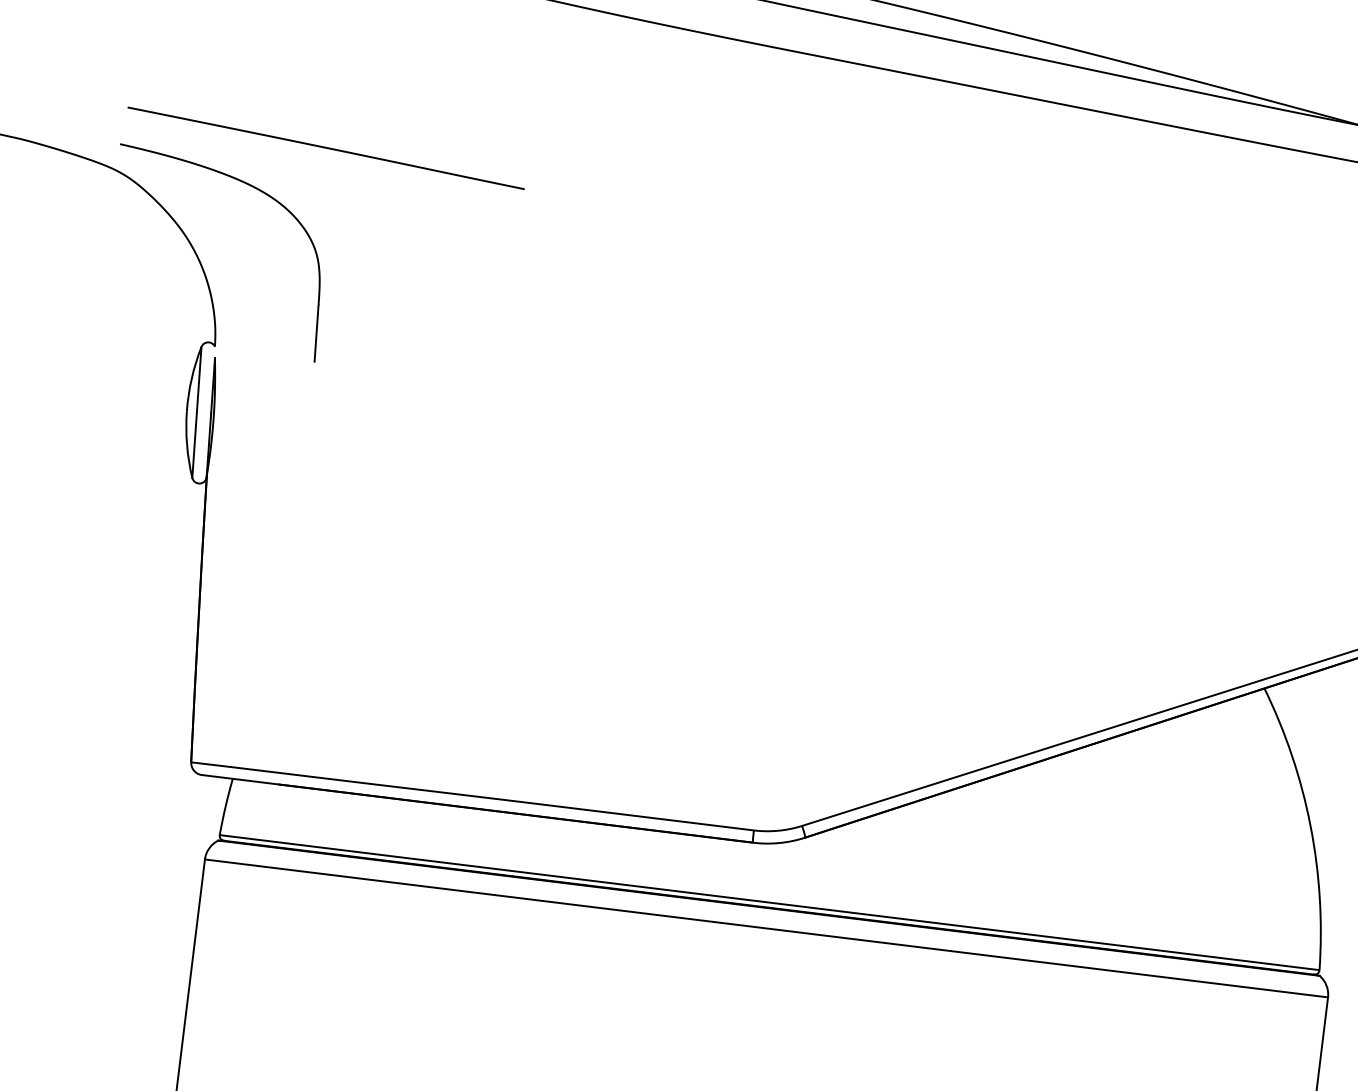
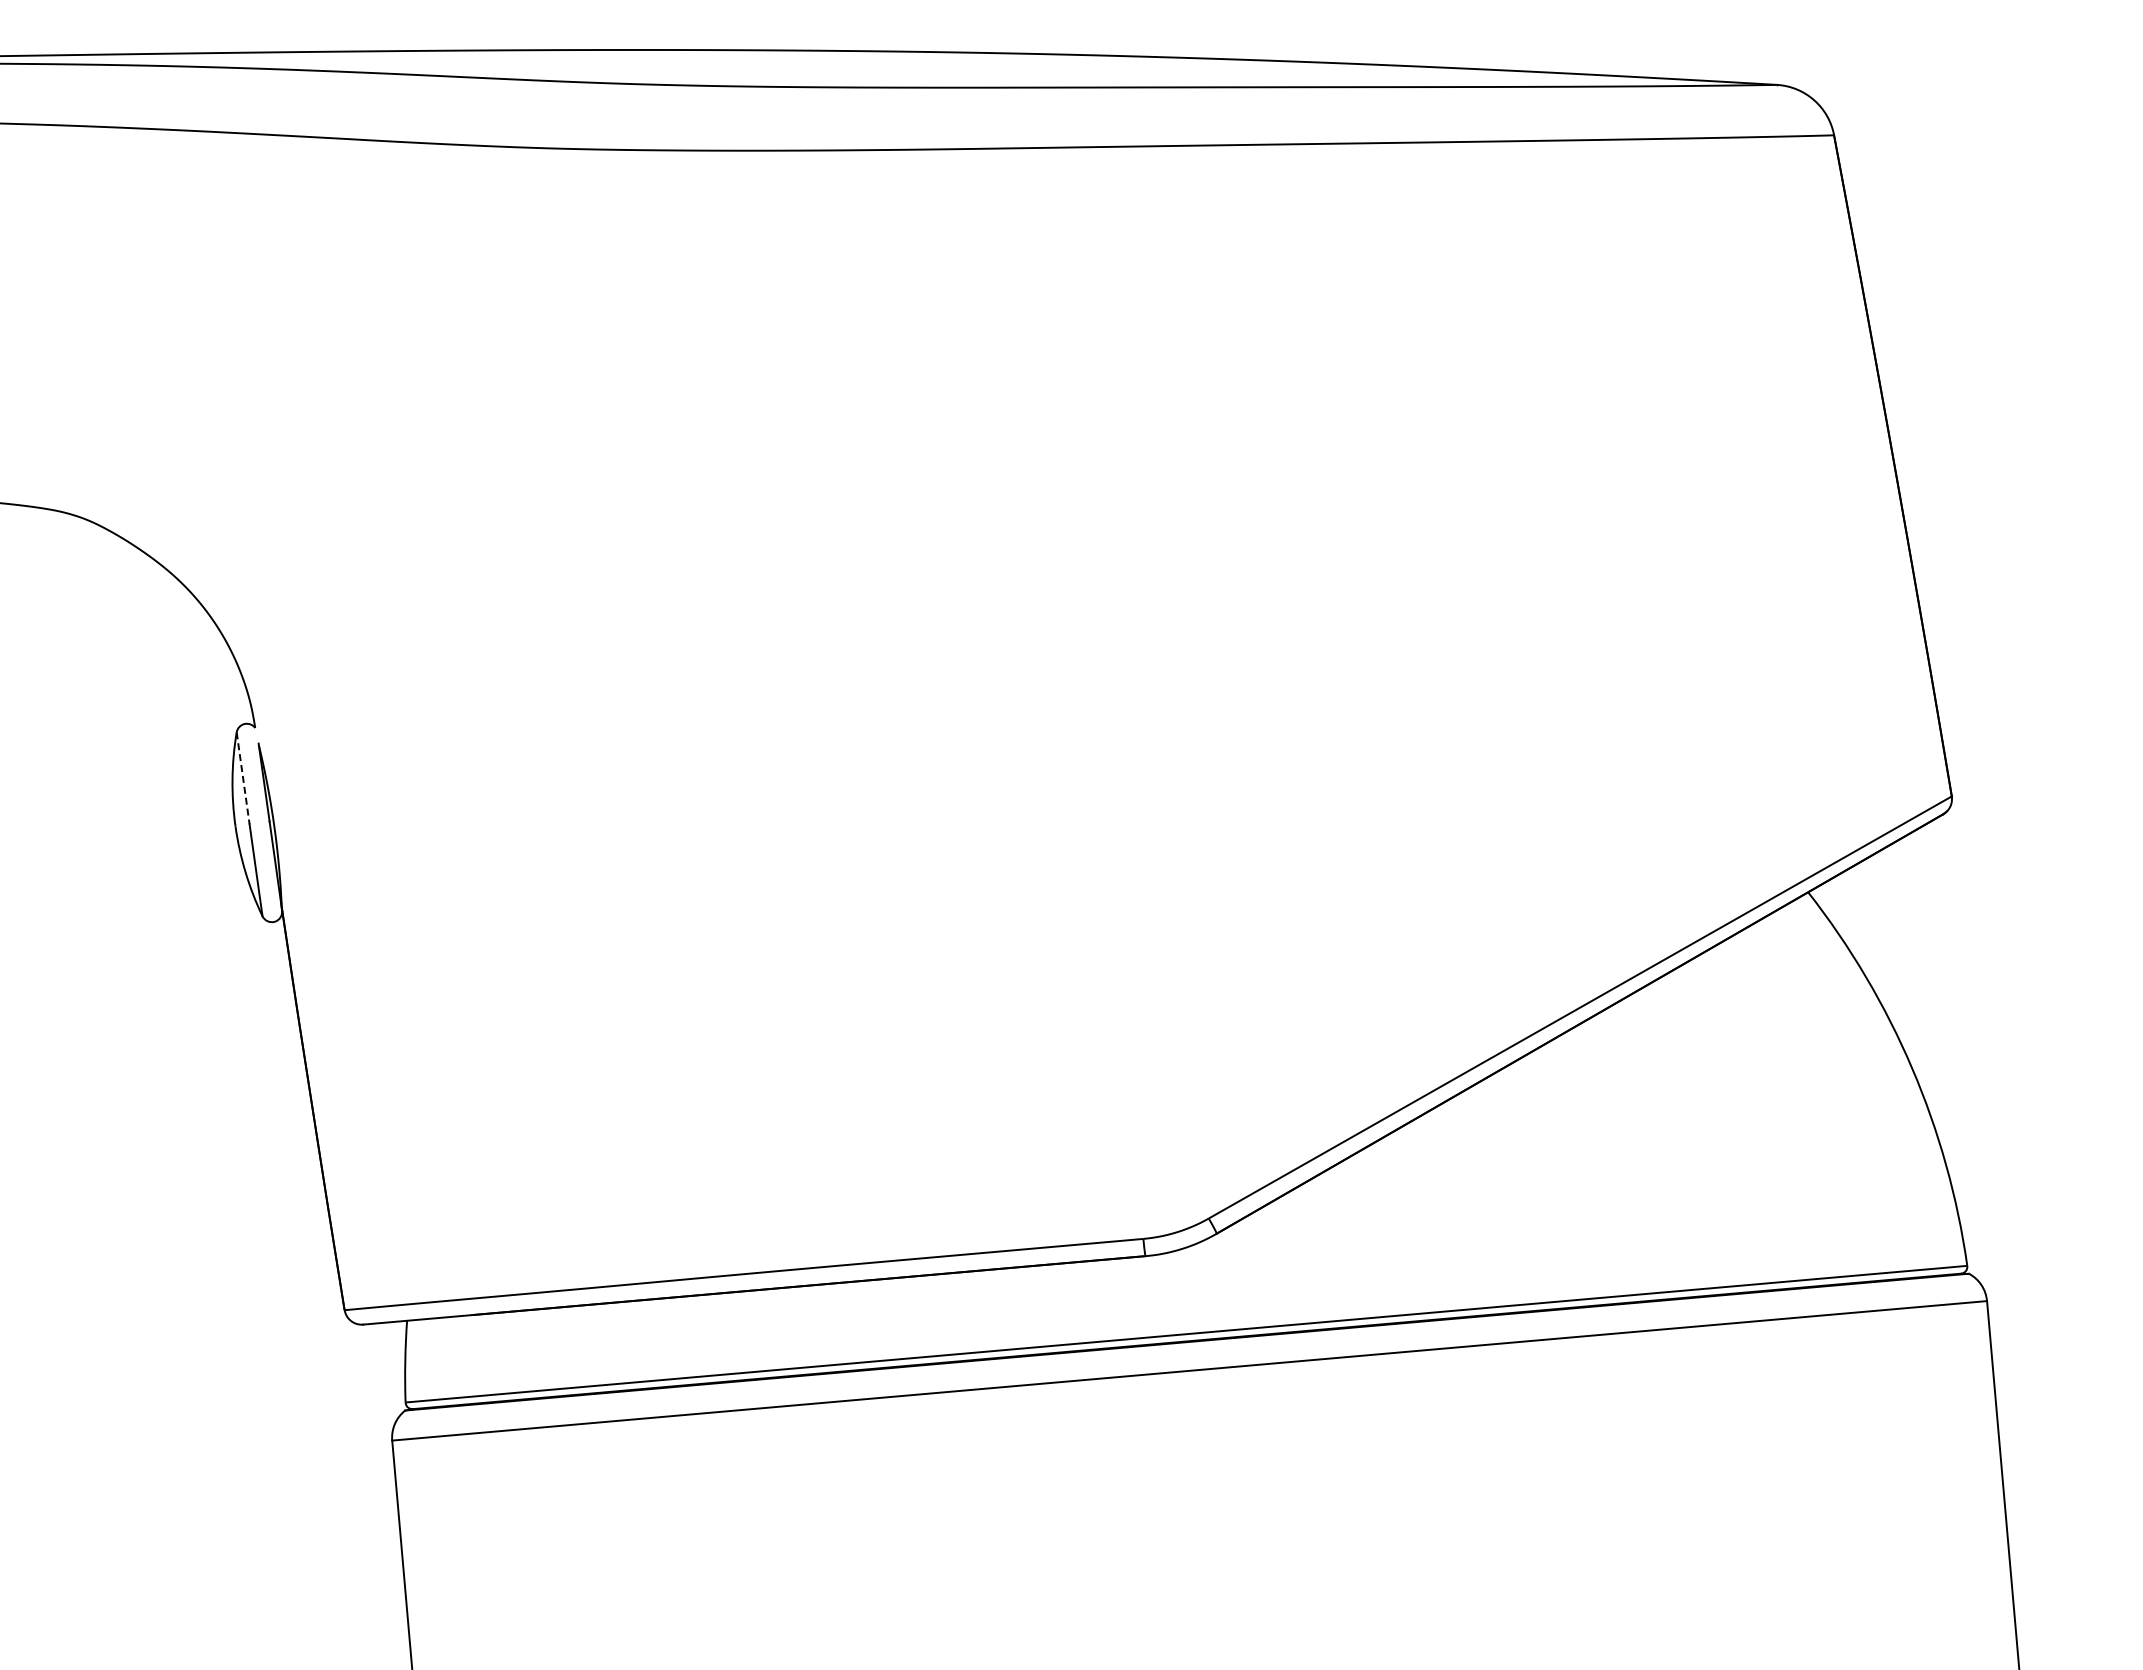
line: (326, 148) -> (350, 420), removed
part: (252, 187) -> (260, 496), removed
line: (199, 379) -> (243, 778), solid -> dashed

